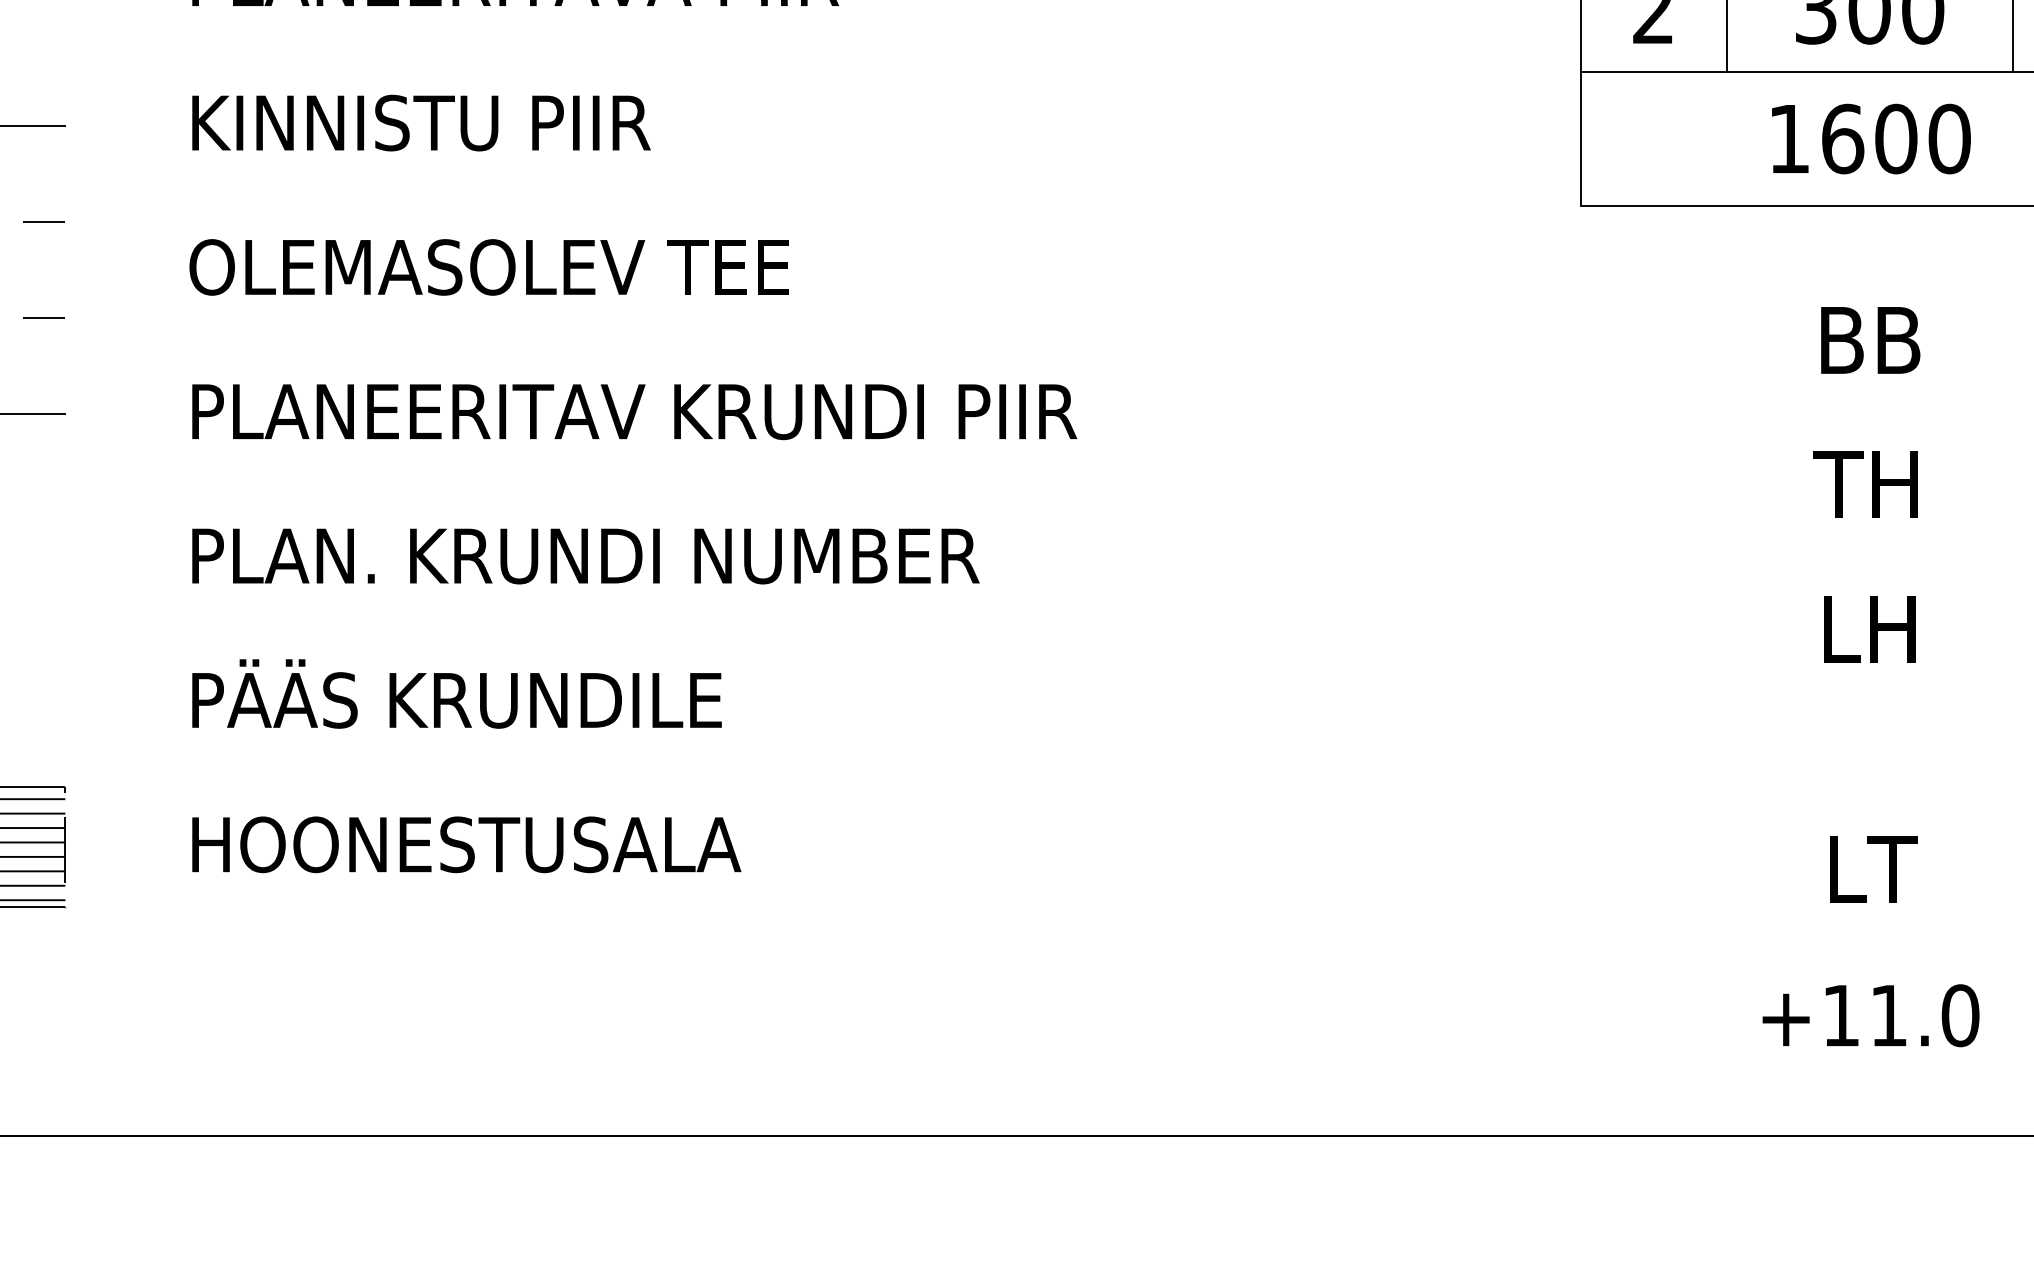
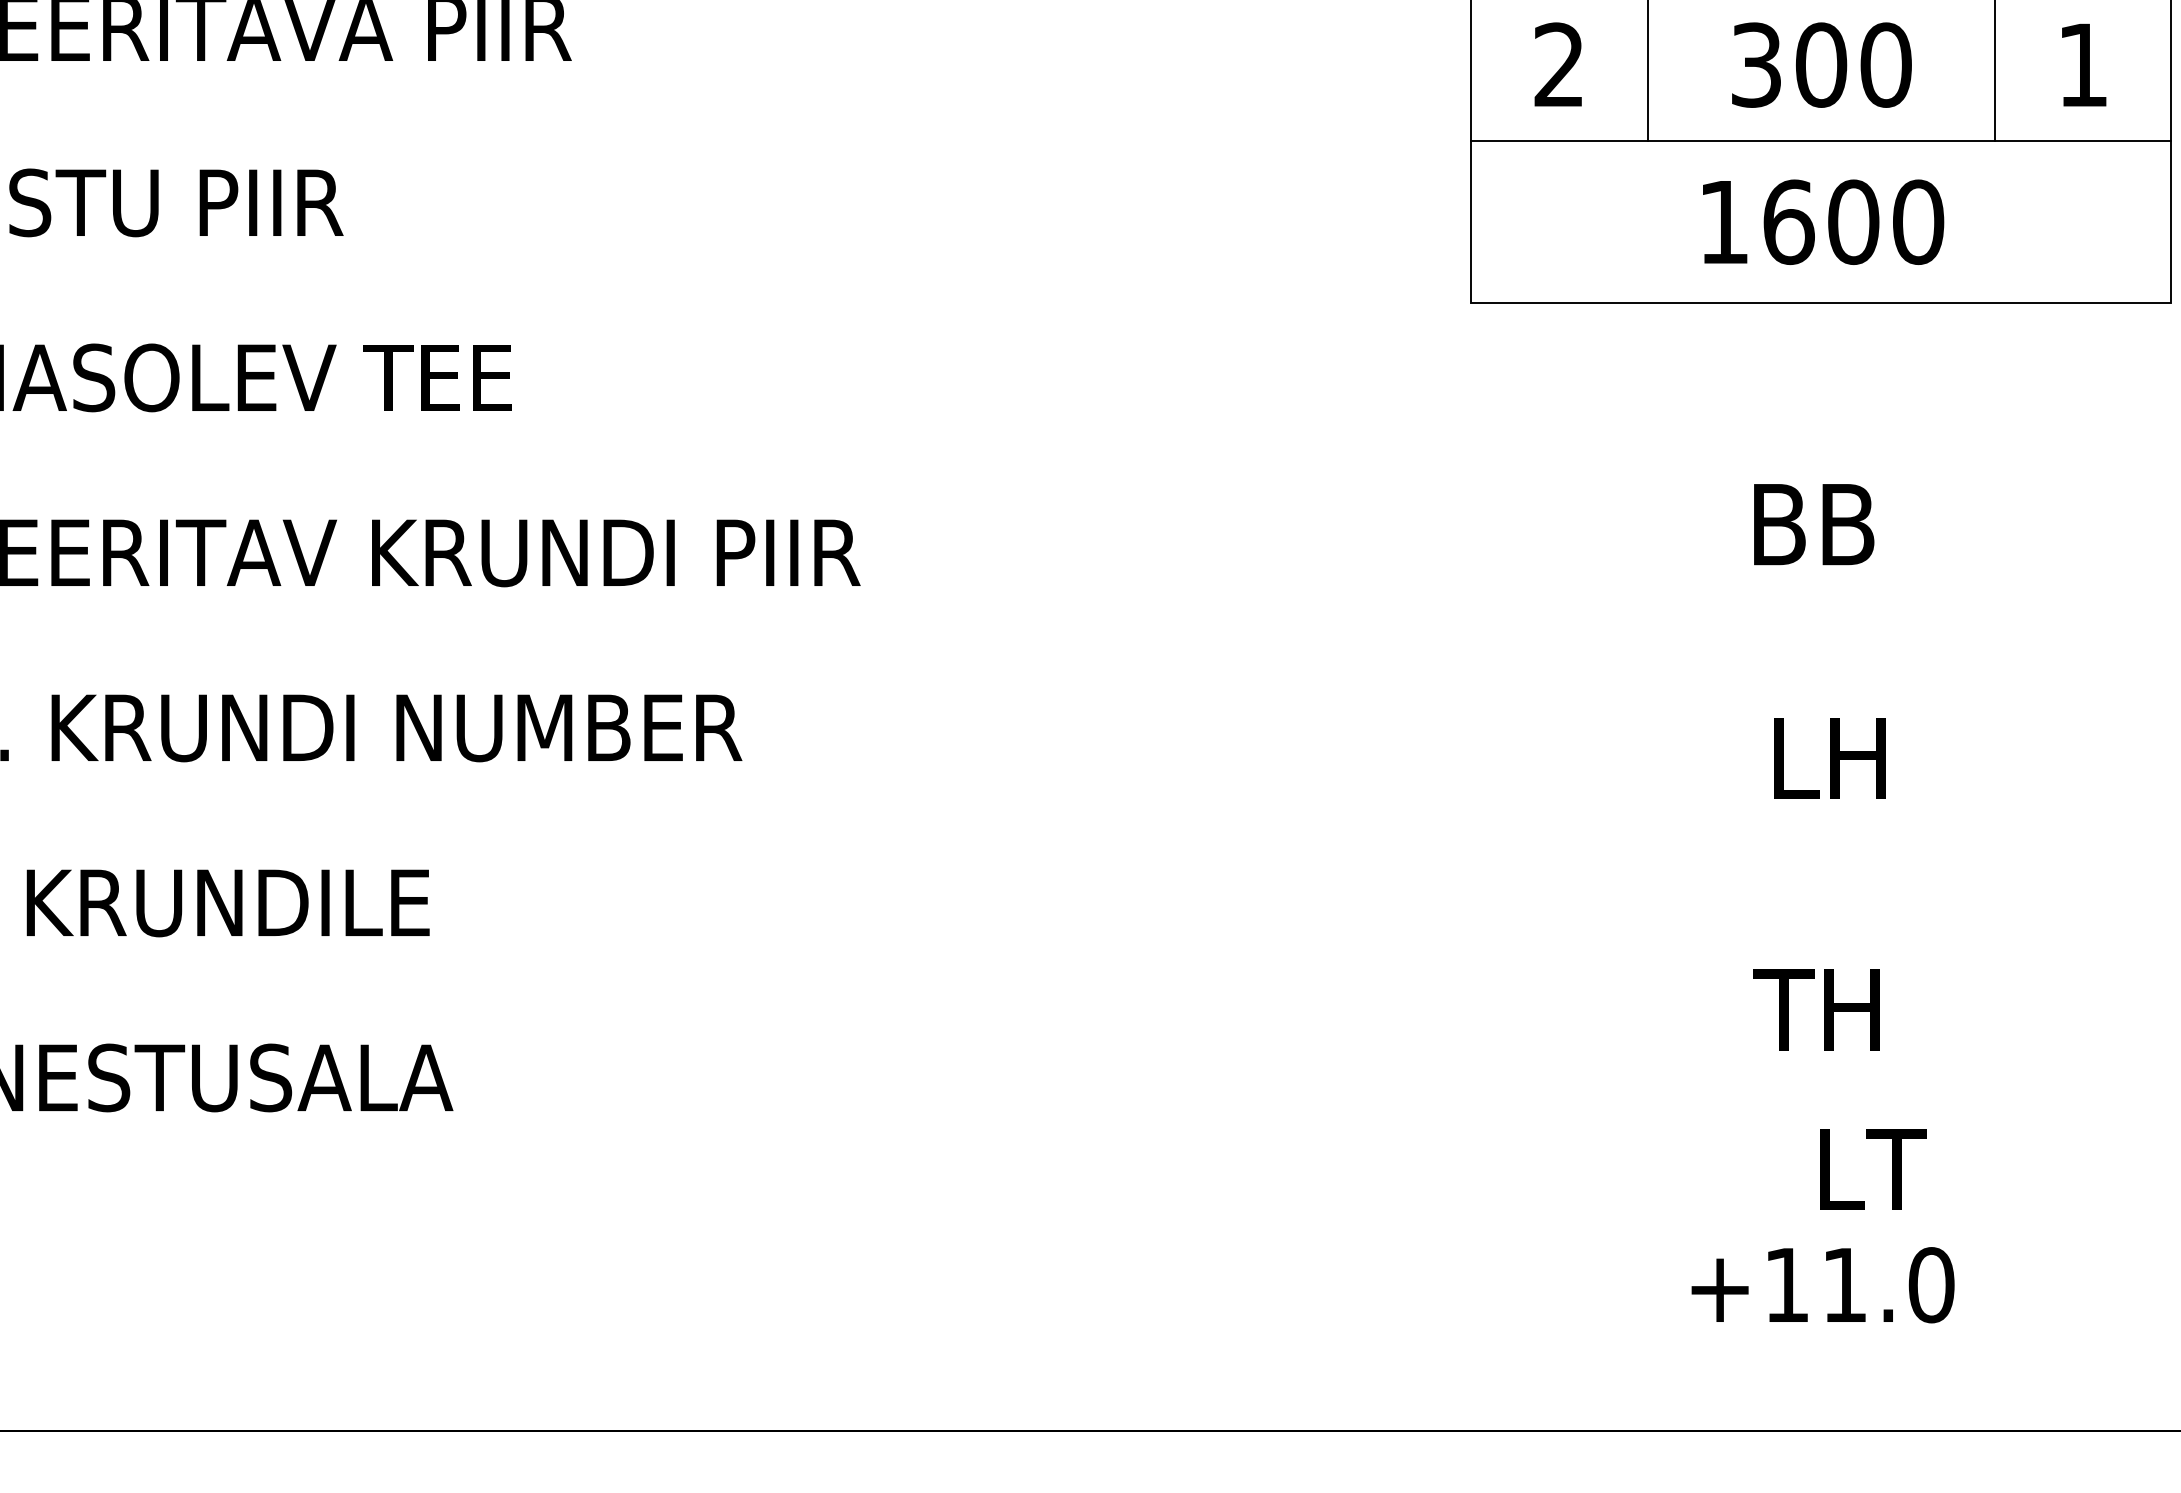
text: (1870, 340) -> (1813, 524), moved
text: (1865, 484) -> (1816, 1009), moved
text: (1869, 629) -> (1829, 758), moved
text: (1873, 869) -> (1873, 1169), moved

